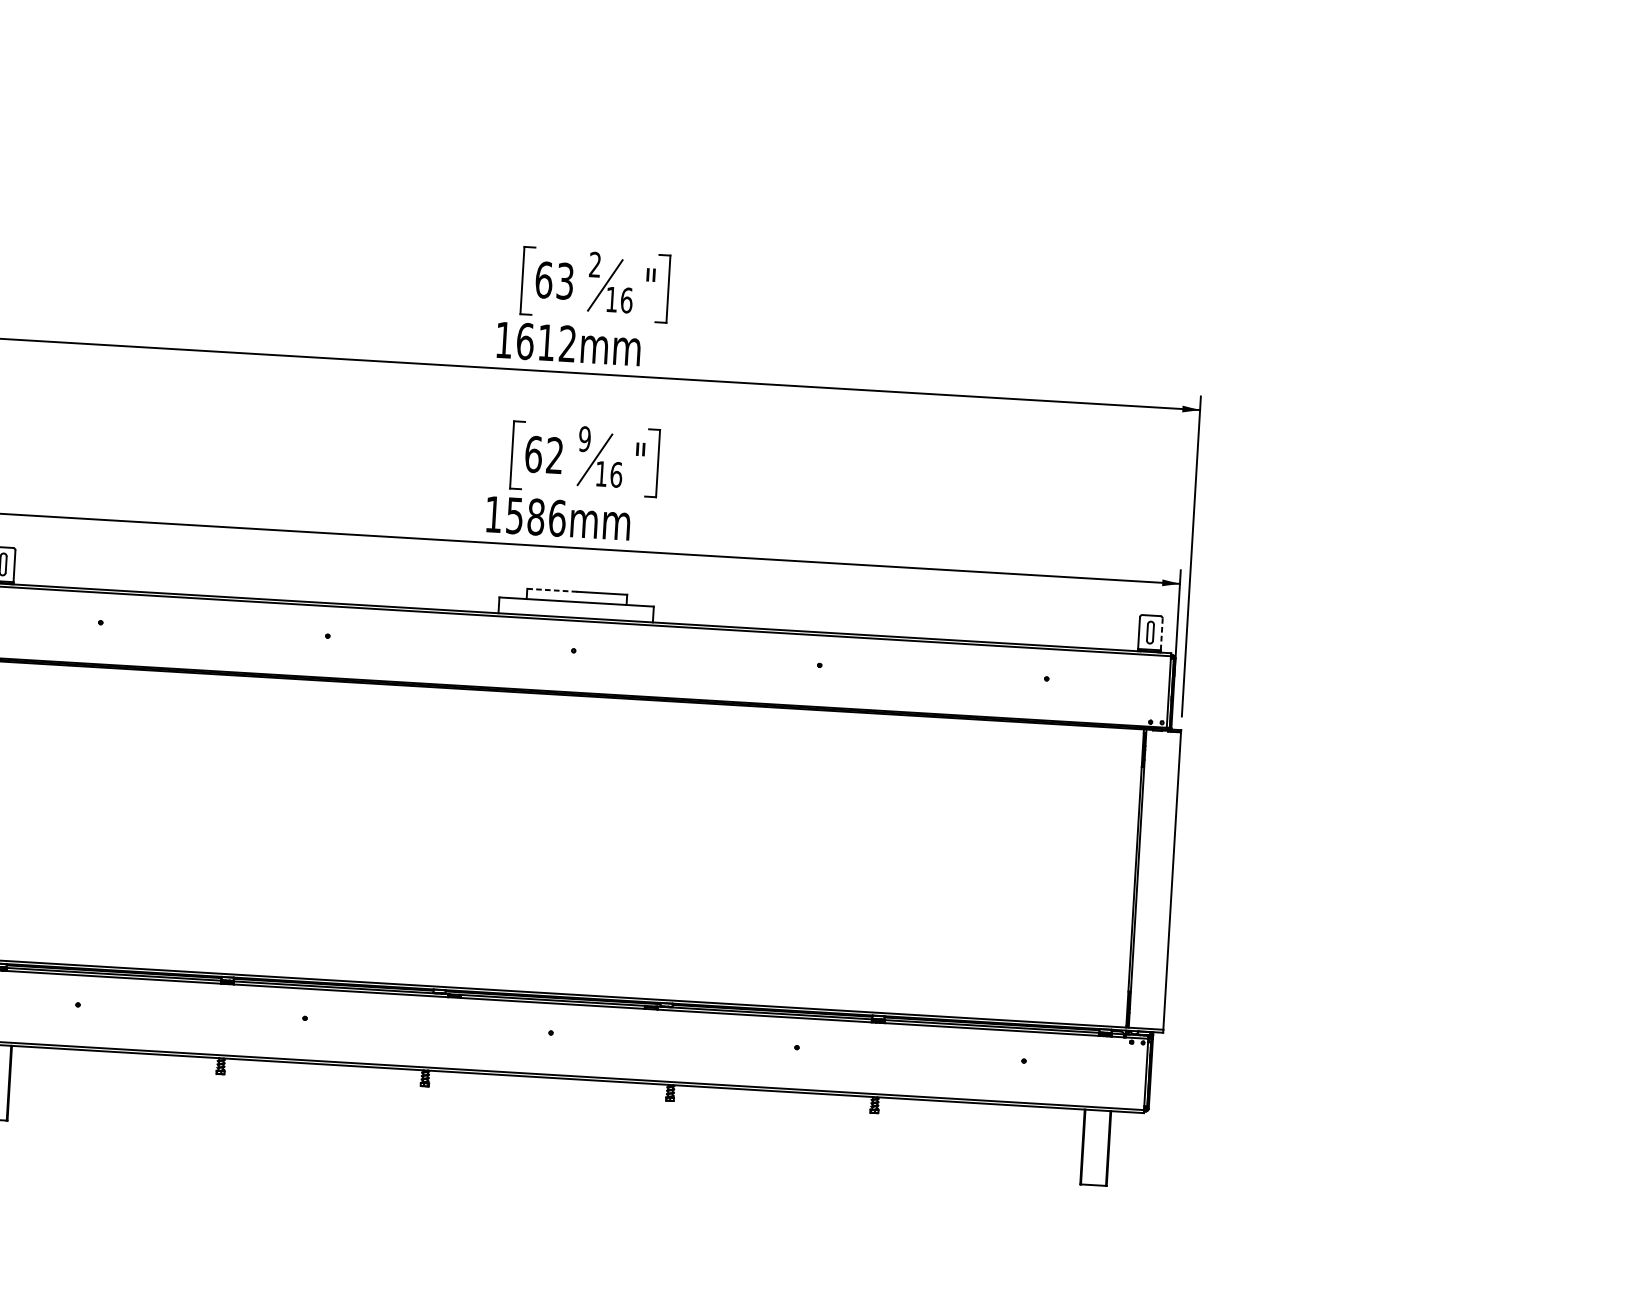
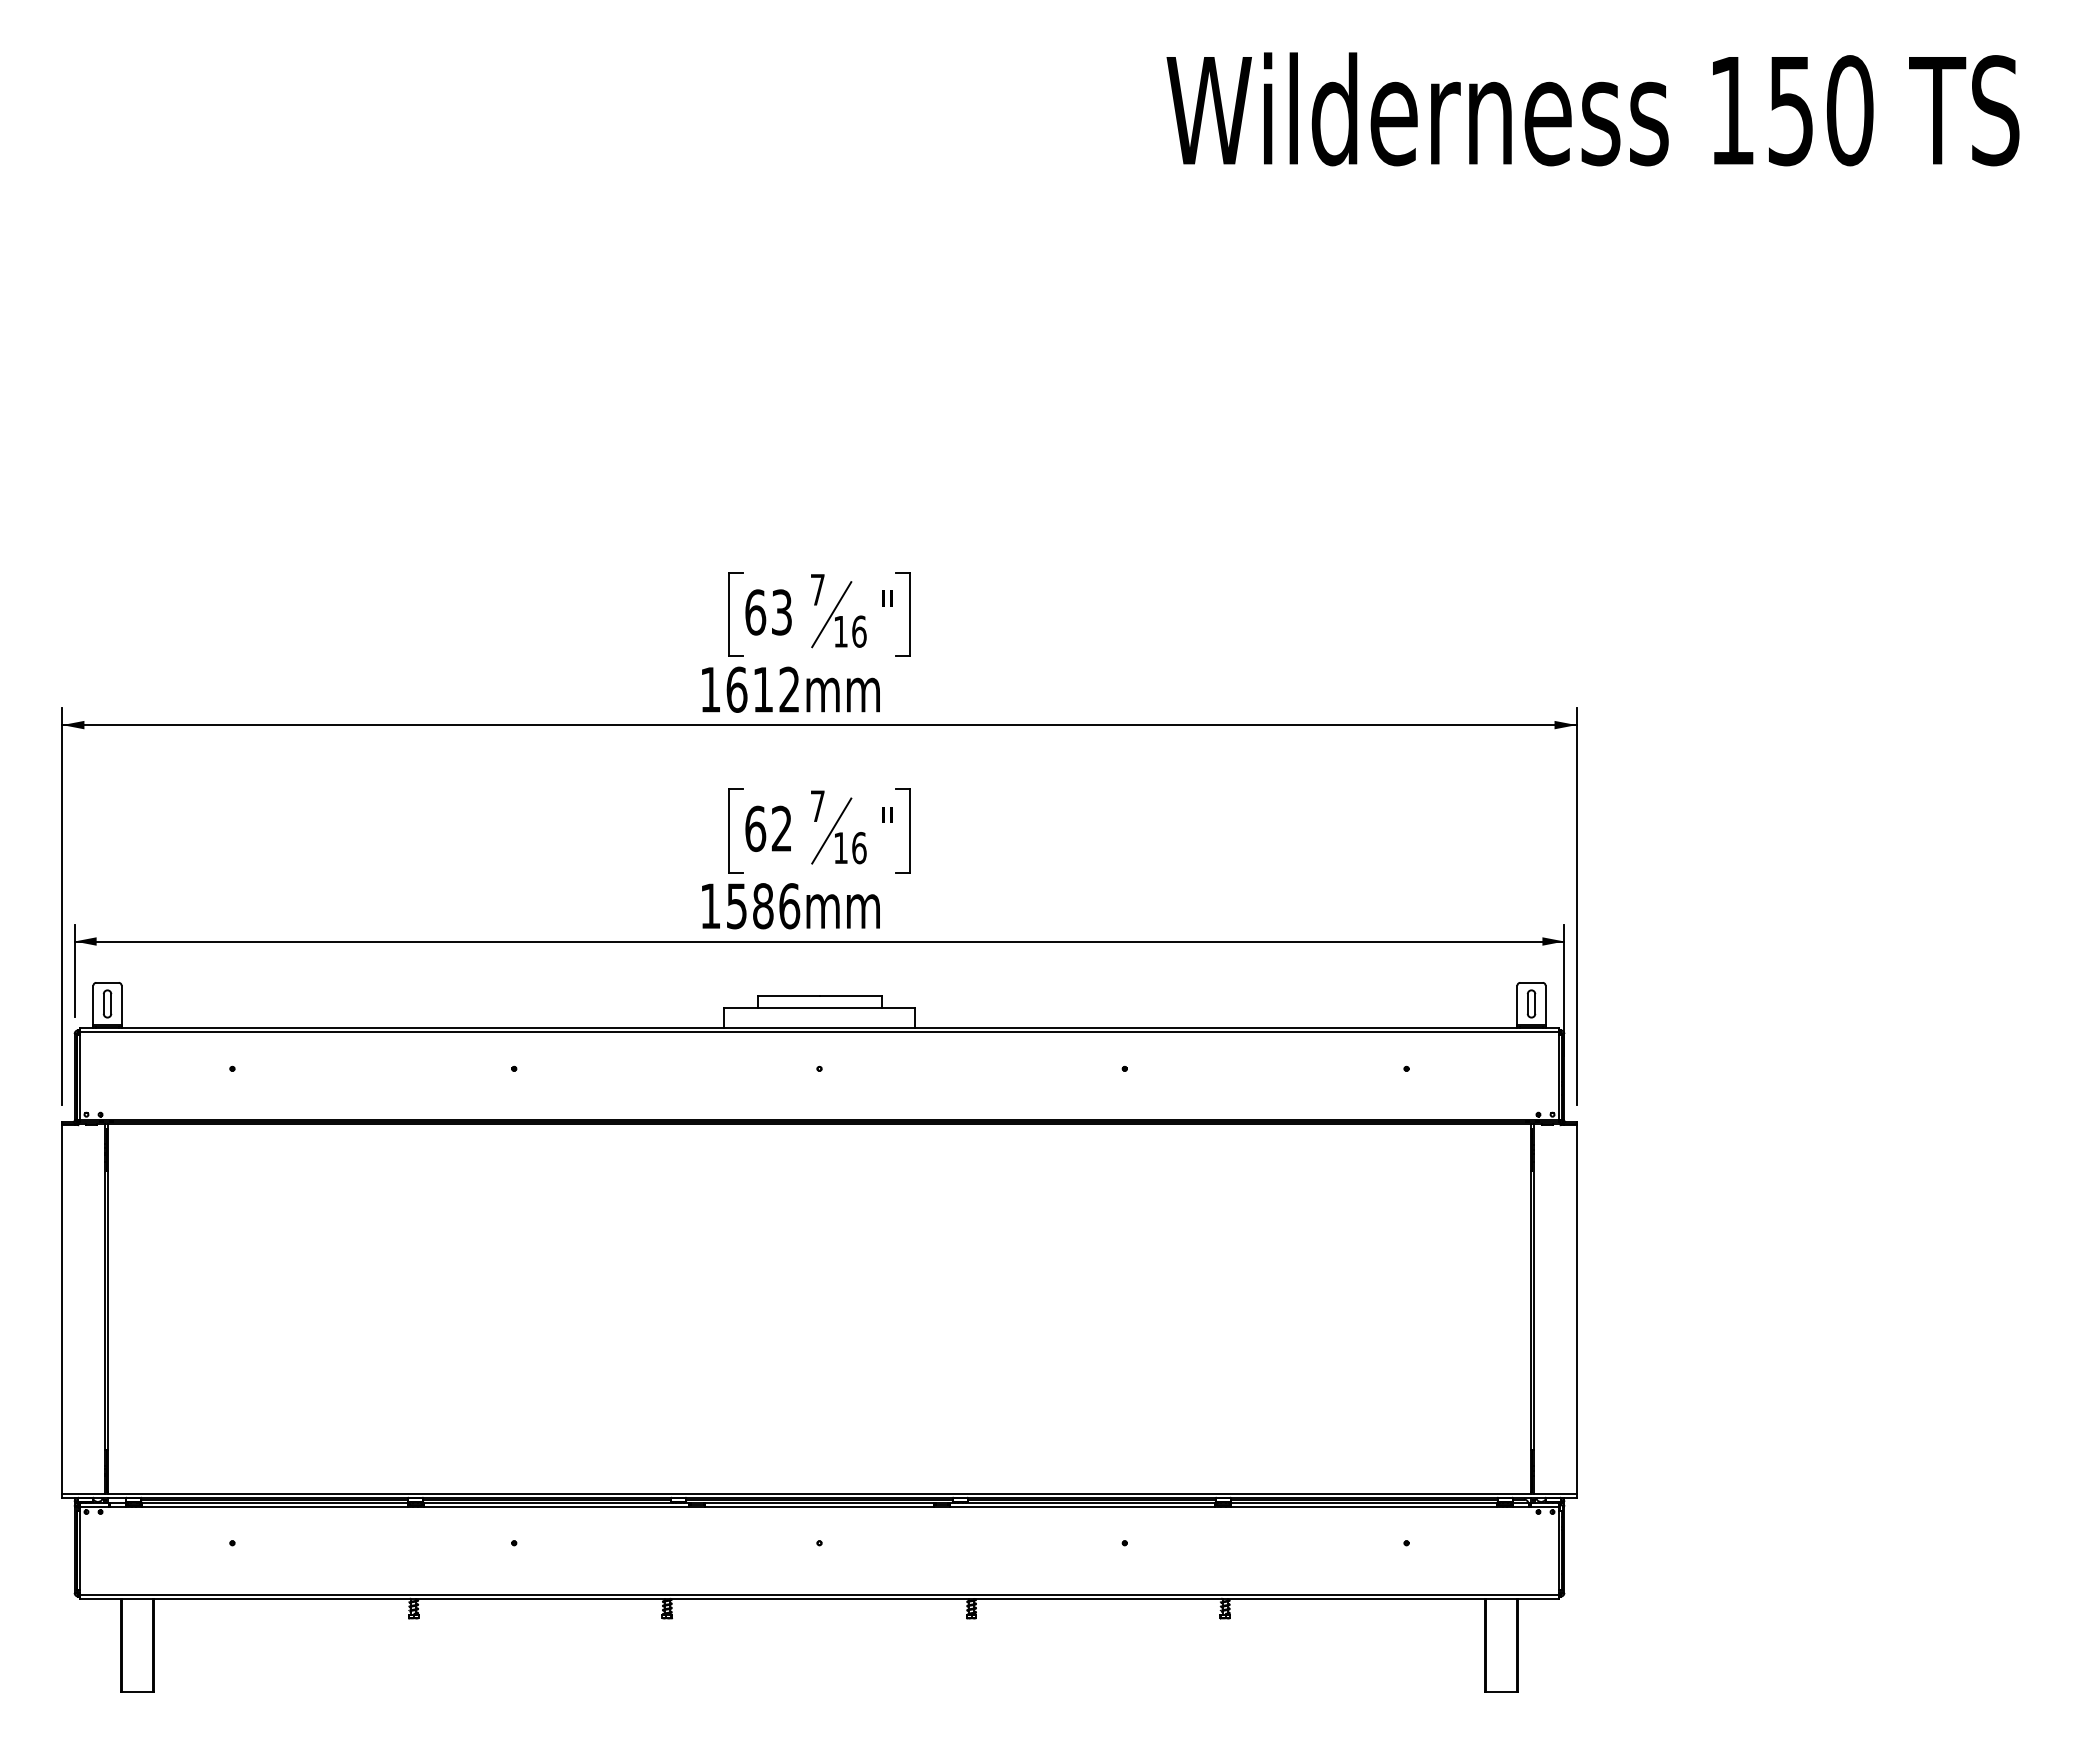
text: (595, 264) -> (817, 589), 2 -> 7
text: (584, 439) -> (817, 806), 9 -> 7
line: (552, 590) -> (788, 995), dashed -> solid
line: (1161, 634) -> (1545, 1005), dashed -> solid

